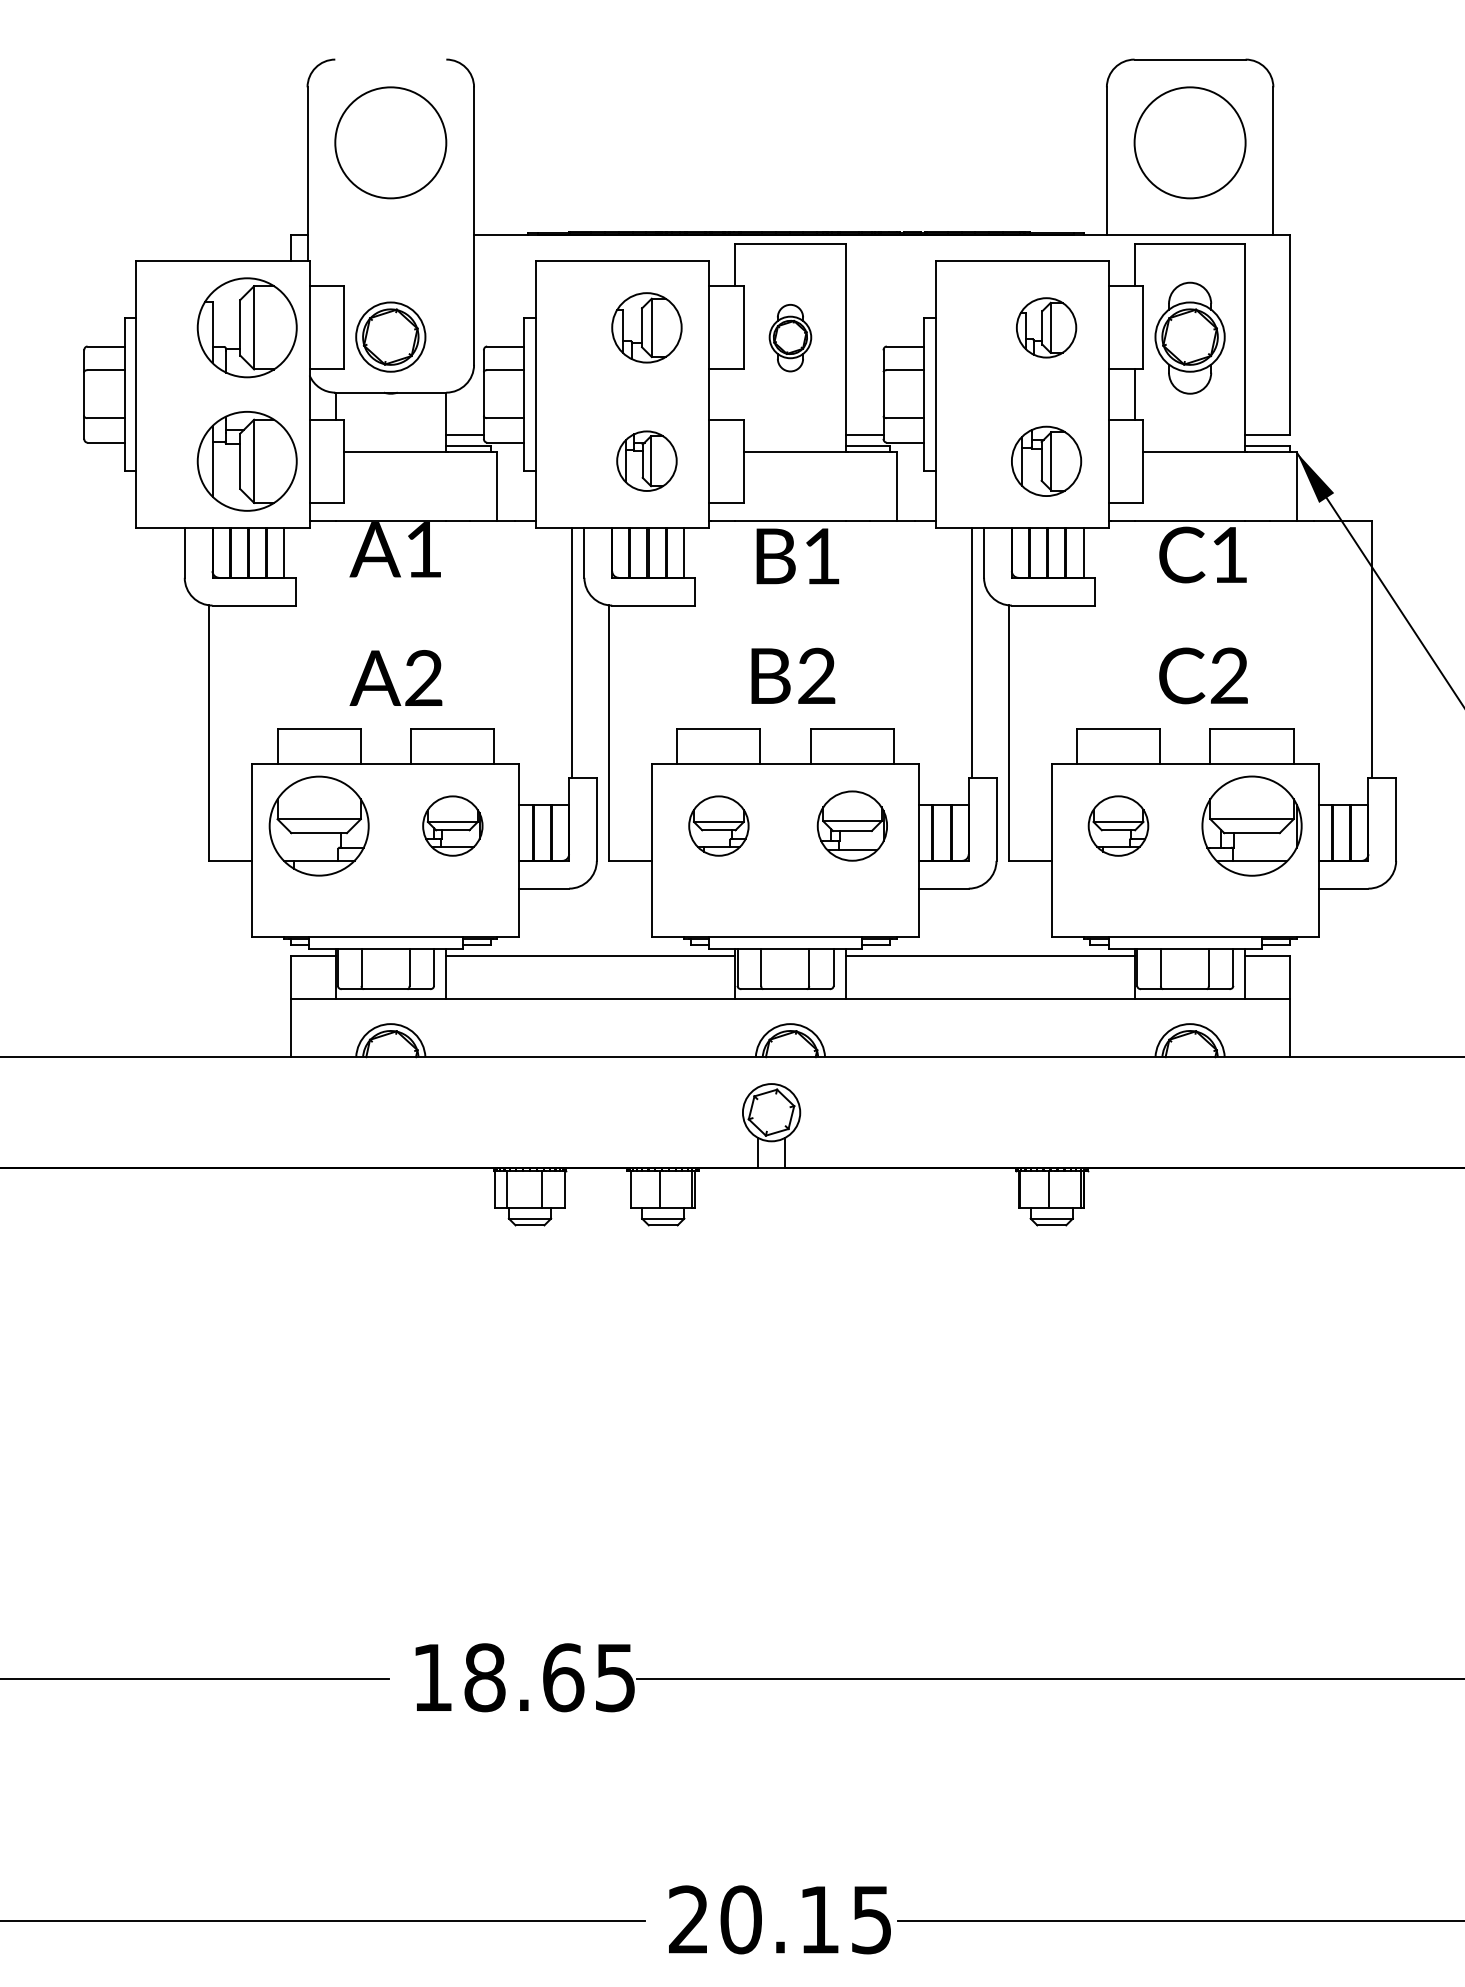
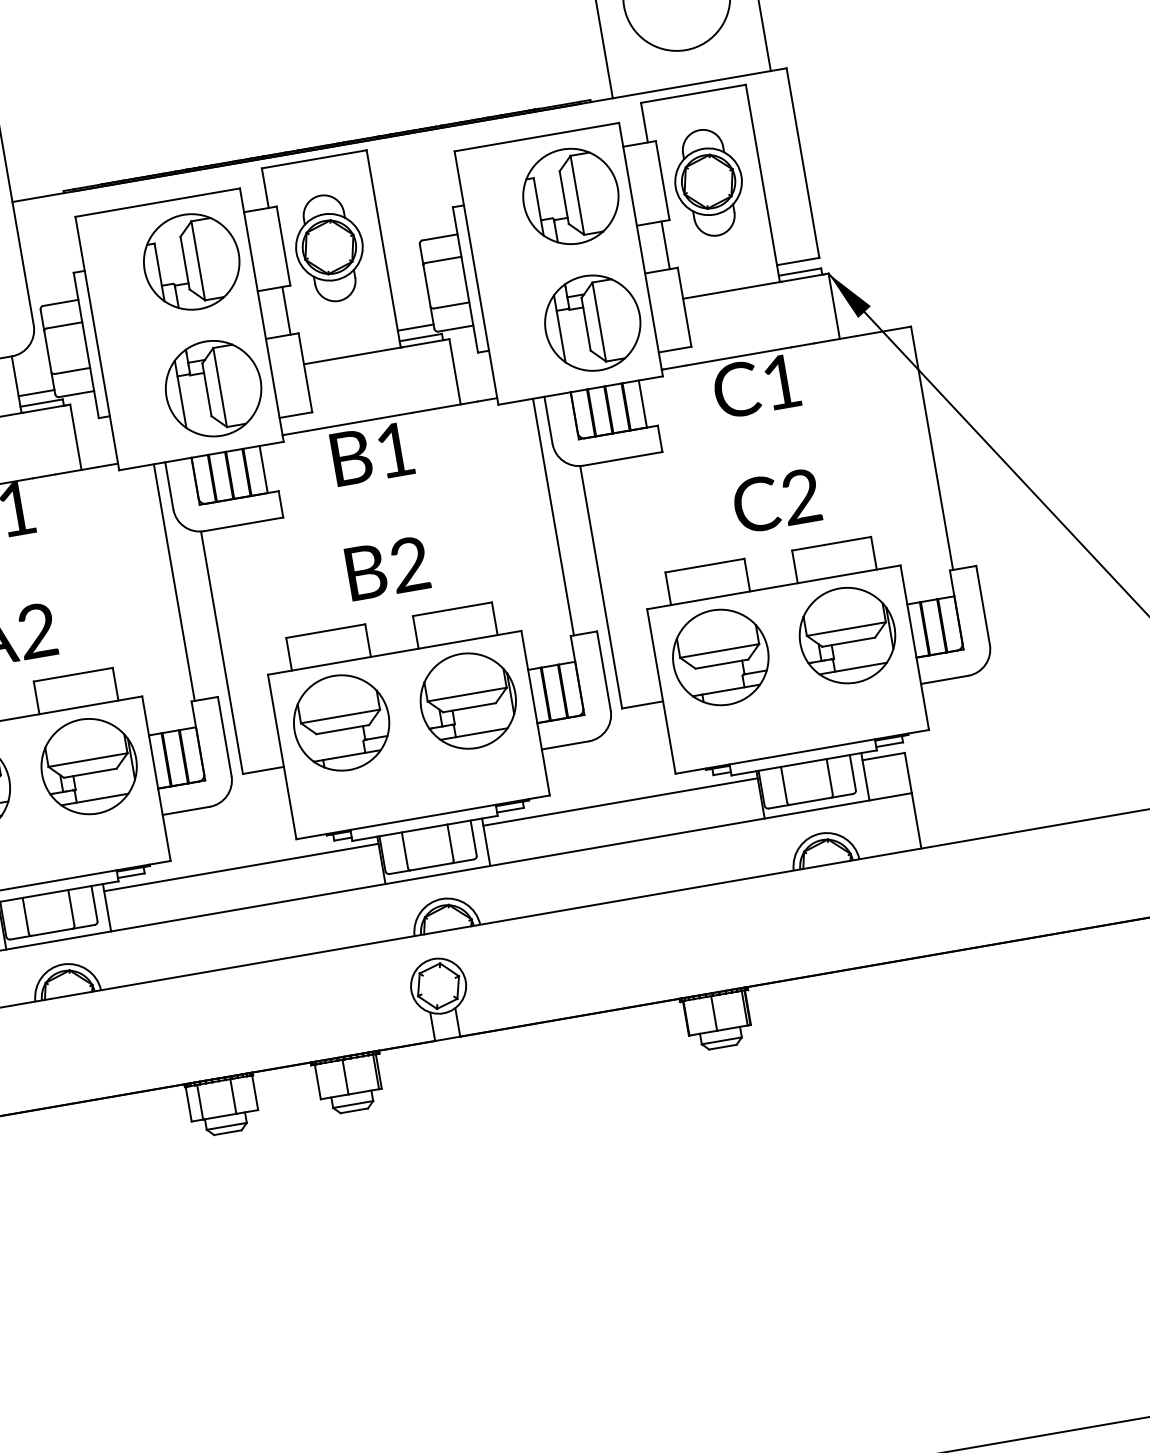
part: (646, 327) -> (191, 261), size x1.43
part: (1046, 327) -> (570, 196), size x1.67
part: (790, 337) -> (329, 247), size x1.67
line: (735, 394) -> (286, 310), added
part: (646, 460) -> (213, 387), size x1.67
part: (1046, 461) -> (592, 323), size x1.43
part: (452, 825) -> (88, 766), size x1.67
part: (718, 825) -> (341, 722), size x1.67
part: (852, 825) -> (468, 700), size x1.43
part: (1118, 825) -> (720, 656), size x1.67

